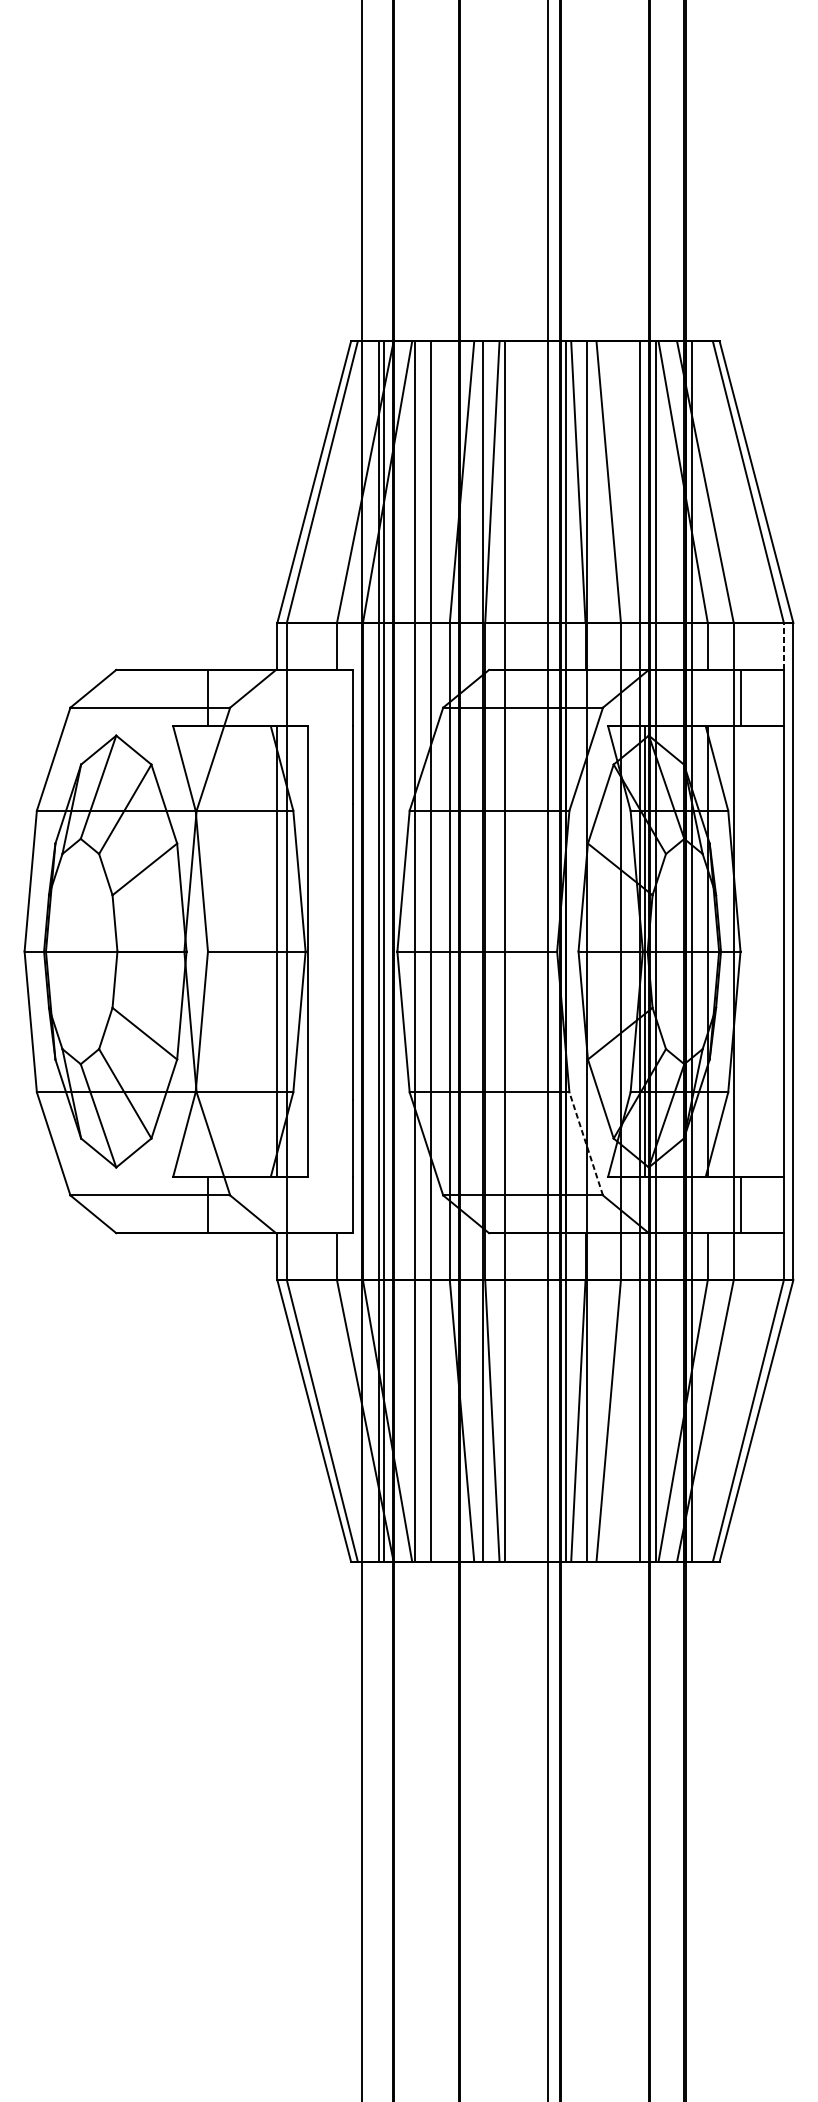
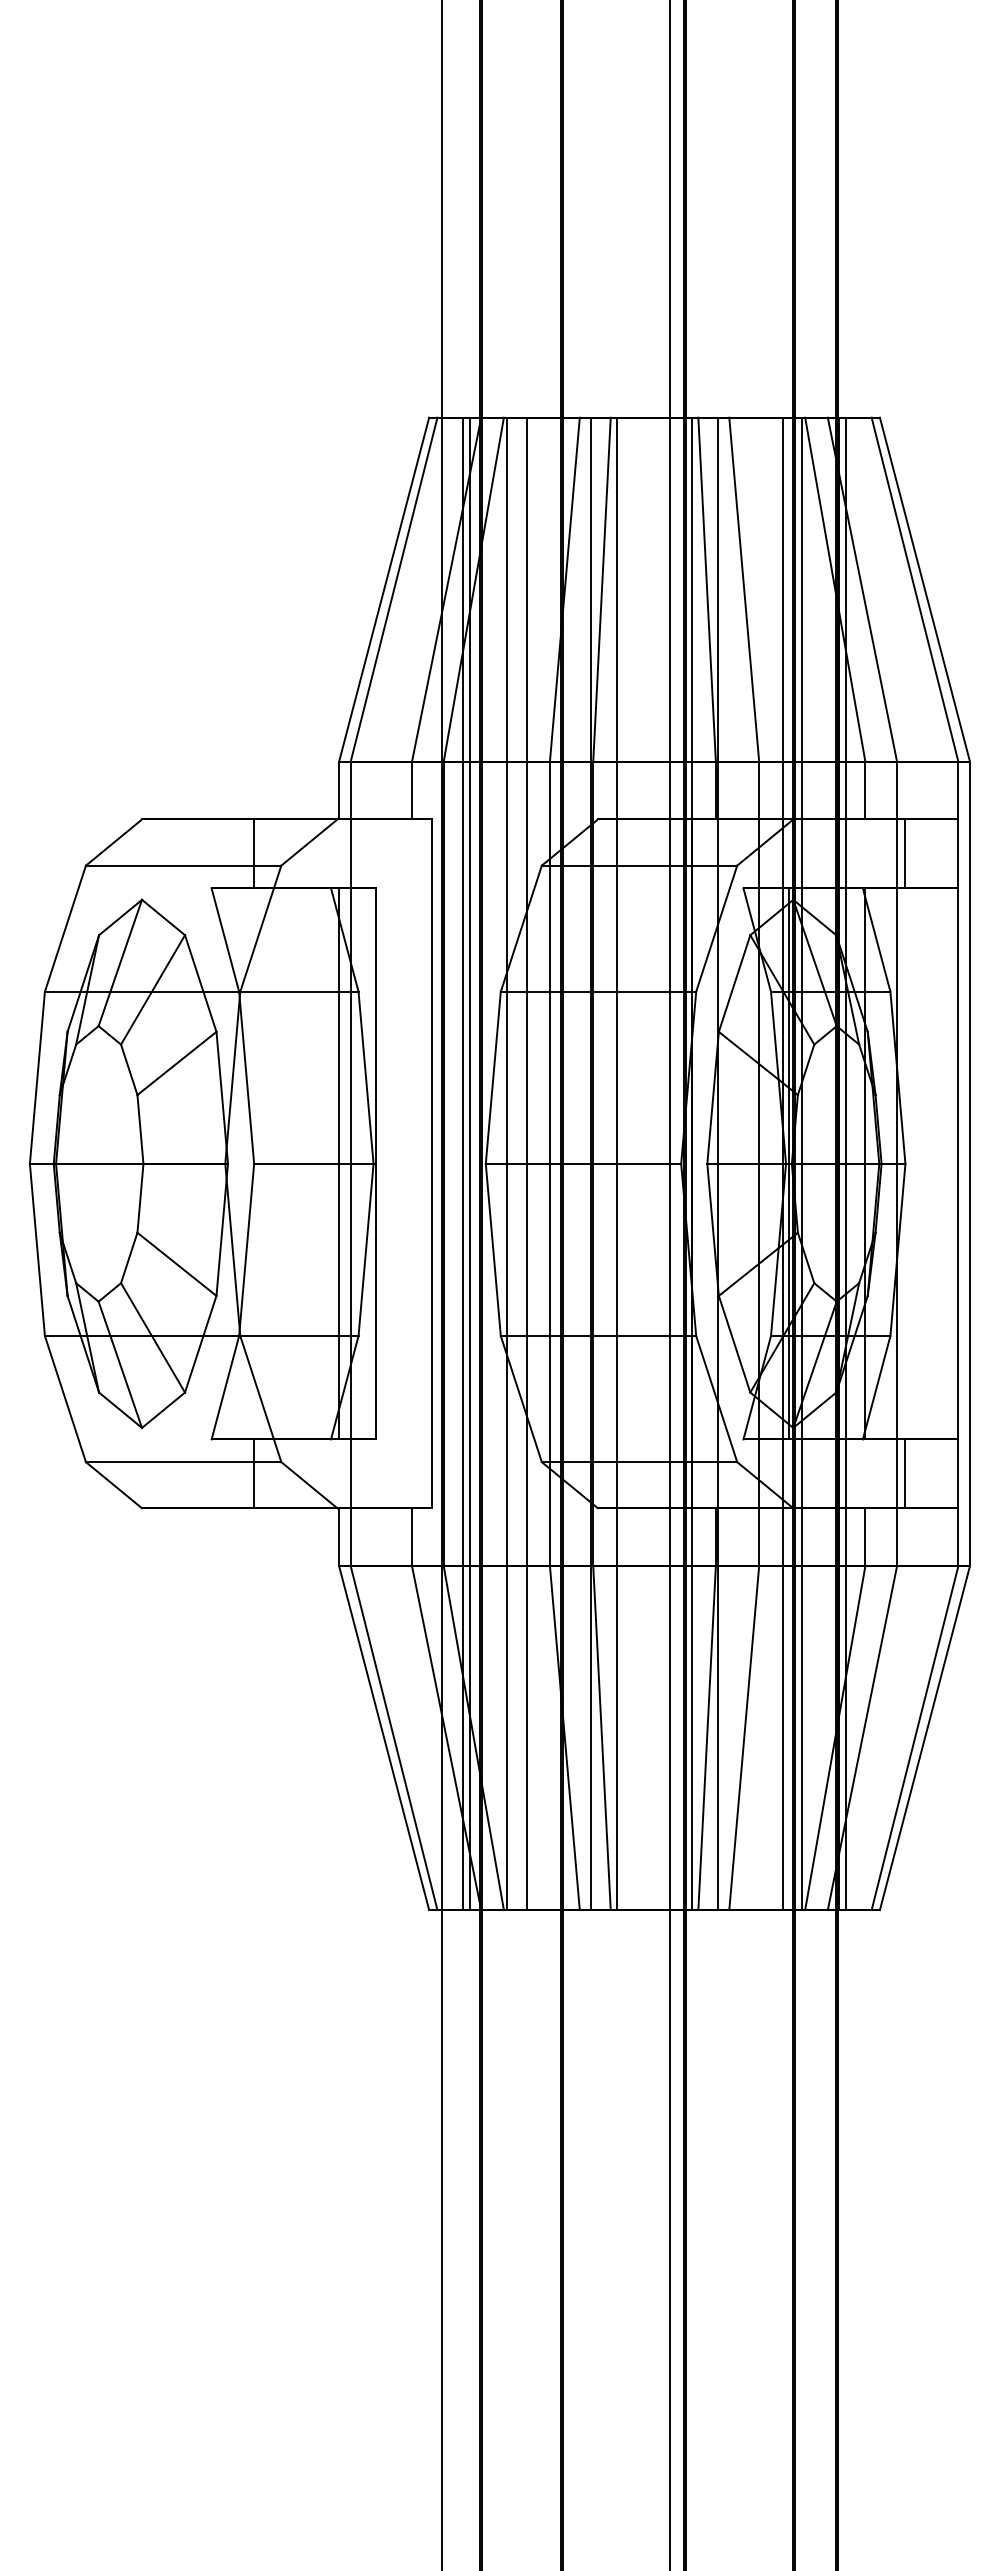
line: (783, 646) -> (958, 790), dashed -> solid
line: (586, 1143) -> (716, 1398), dashed -> solid

